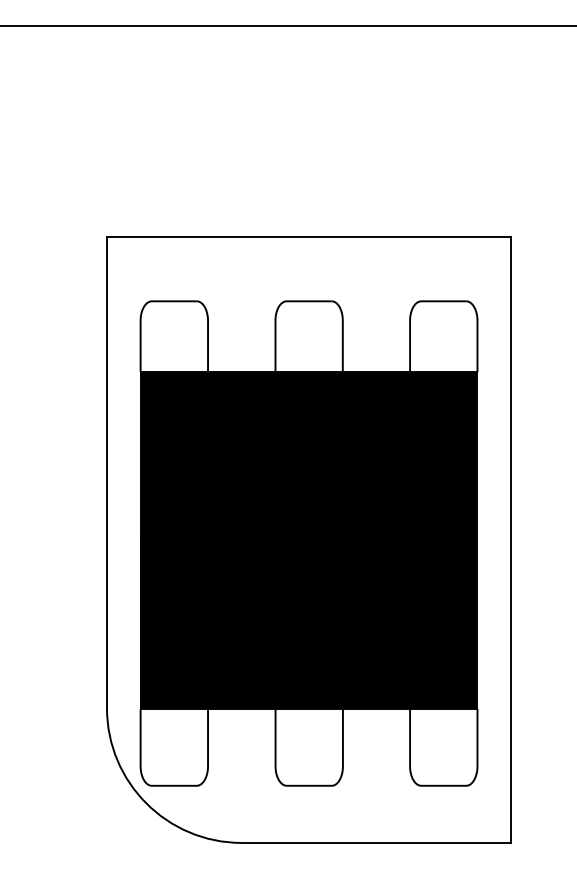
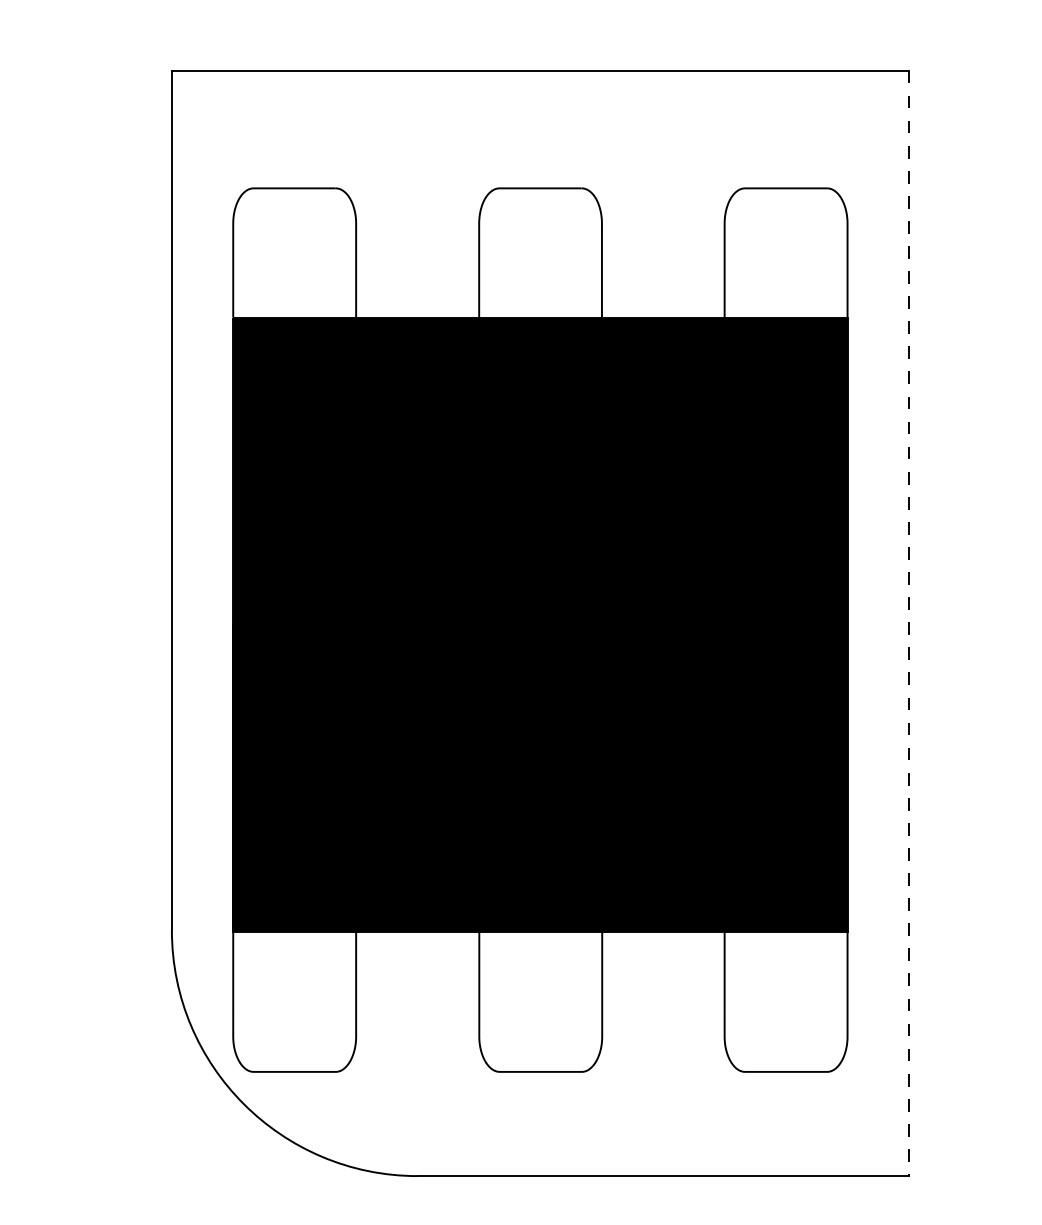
line: (511, 540) -> (909, 624), solid -> dashed

